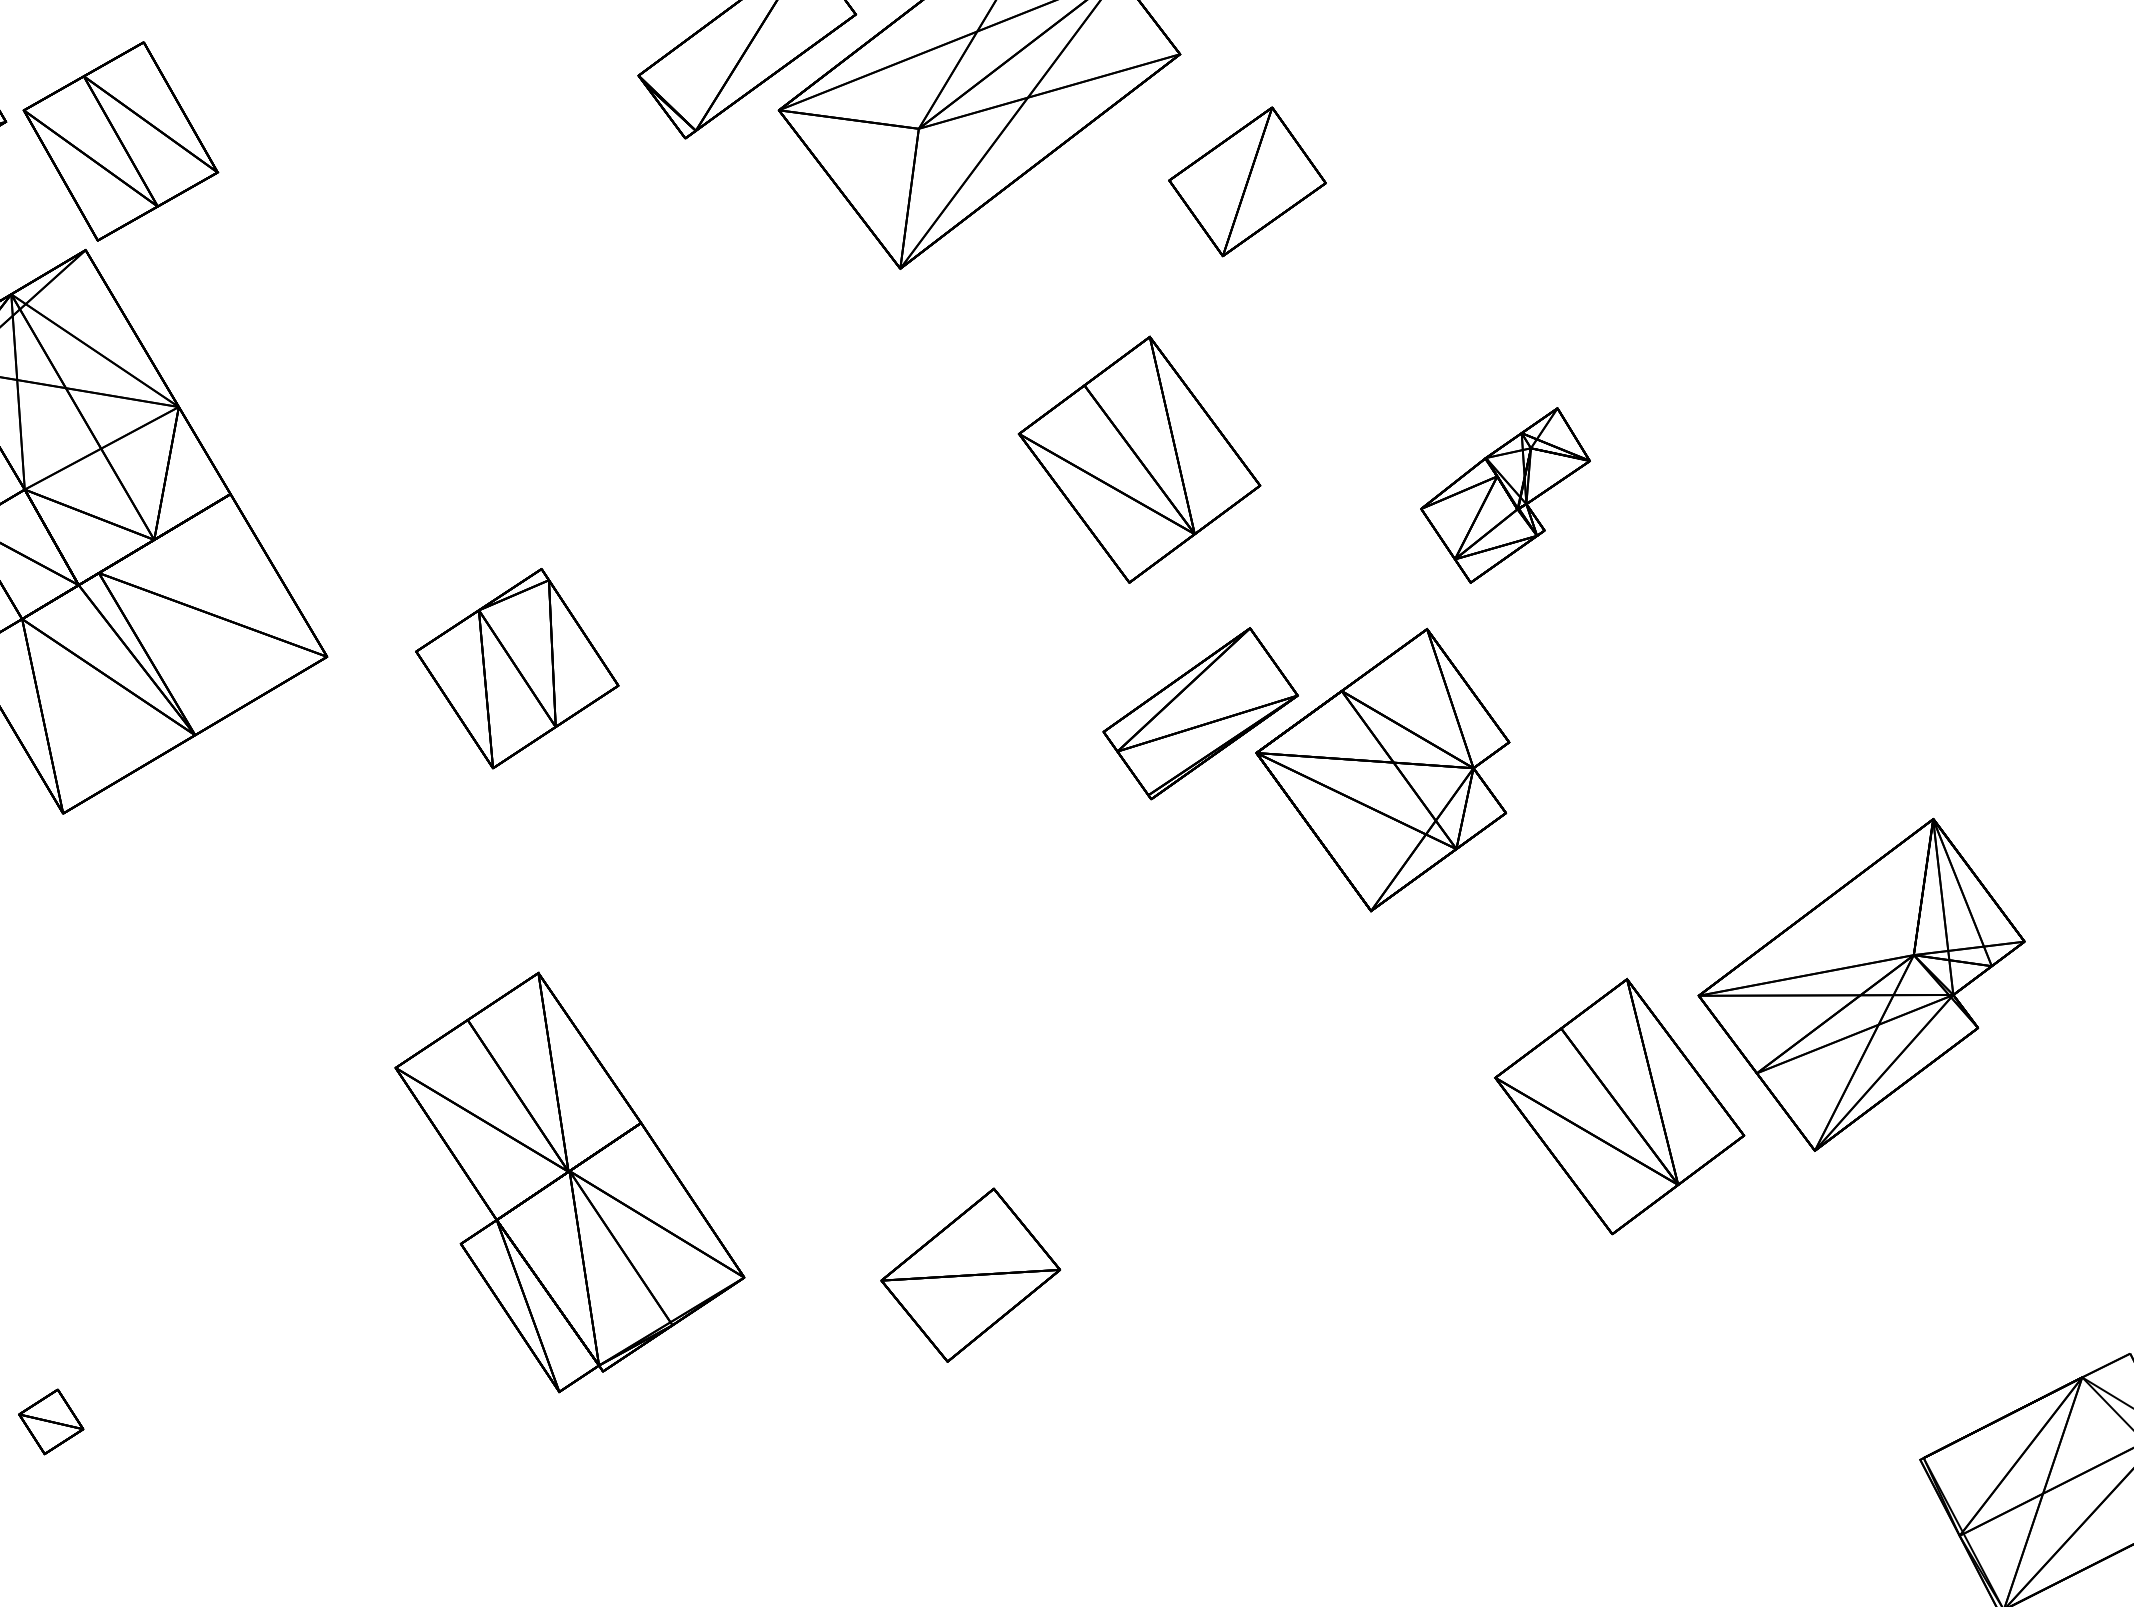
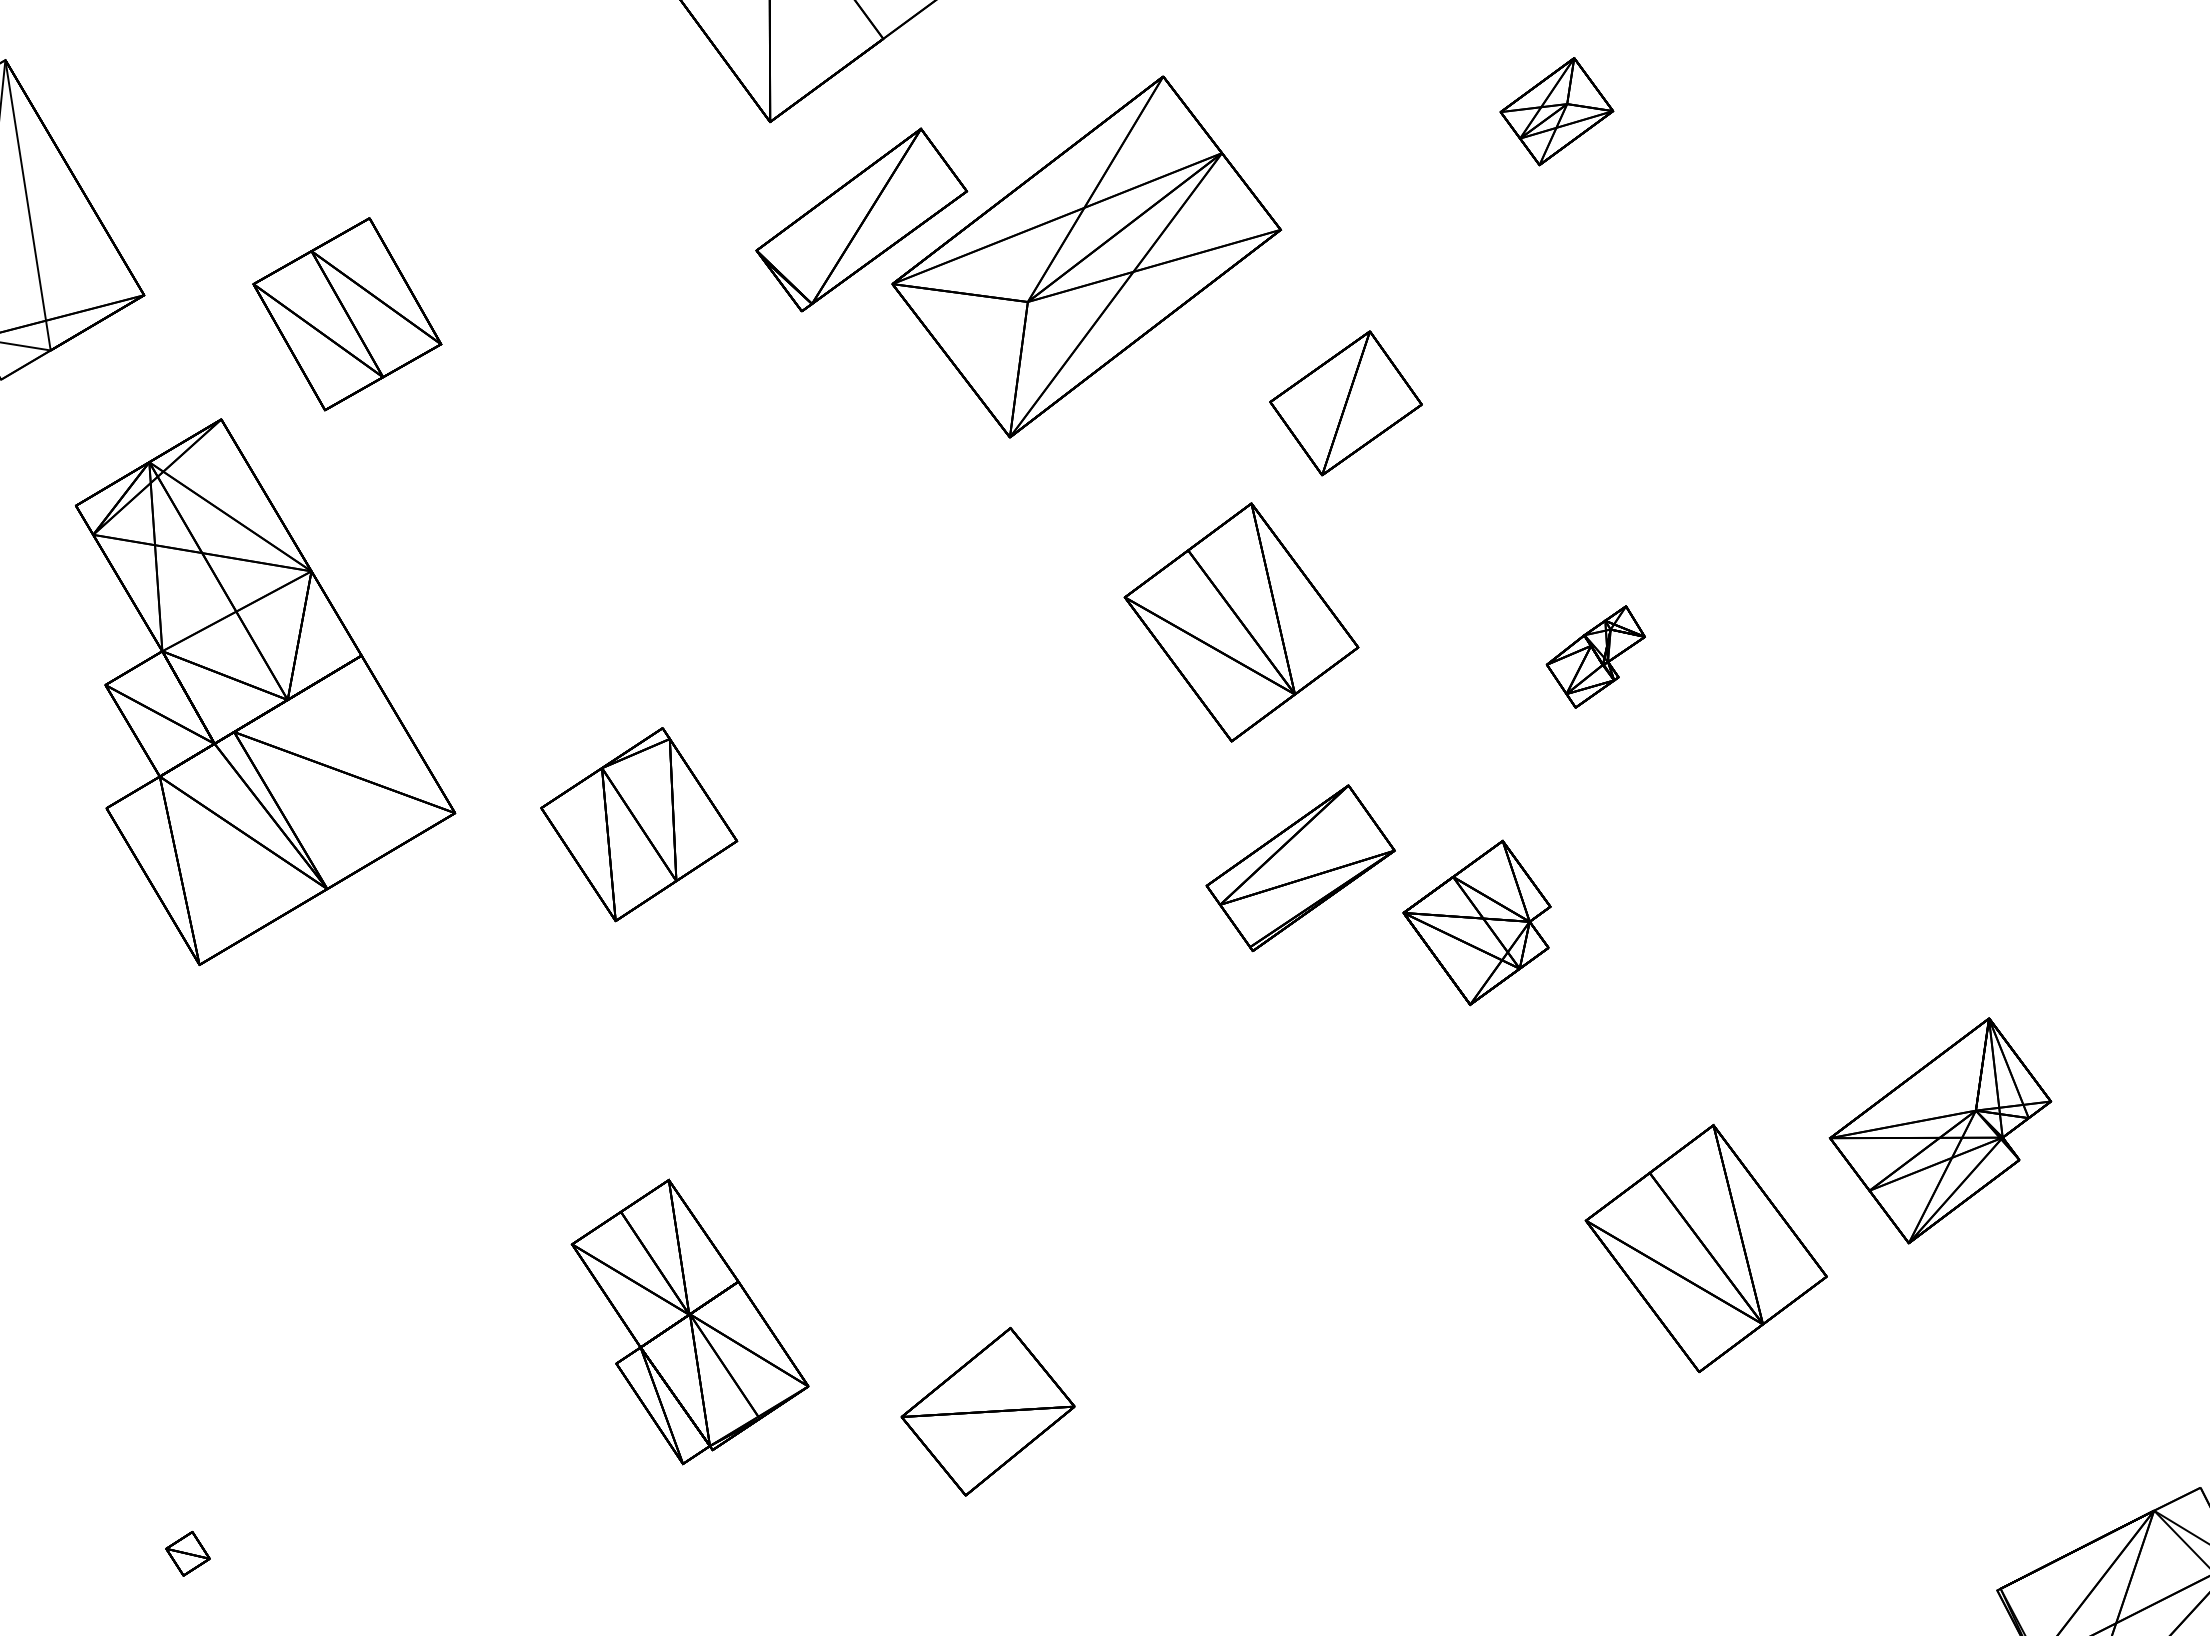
part: (120, 141) -> (347, 314), moved
part: (1246, 182) -> (1345, 403), moved
part: (1505, 495) -> (1595, 656), size x0.6
part: (1382, 769) -> (1476, 922), size x0.6
part: (1861, 984) -> (1940, 1130), size x0.7
part: (570, 1181) -> (690, 1321), size x0.7
part: (970, 1274) -> (987, 1411), moved
part: (50, 1421) -> (187, 1553), size x0.7

